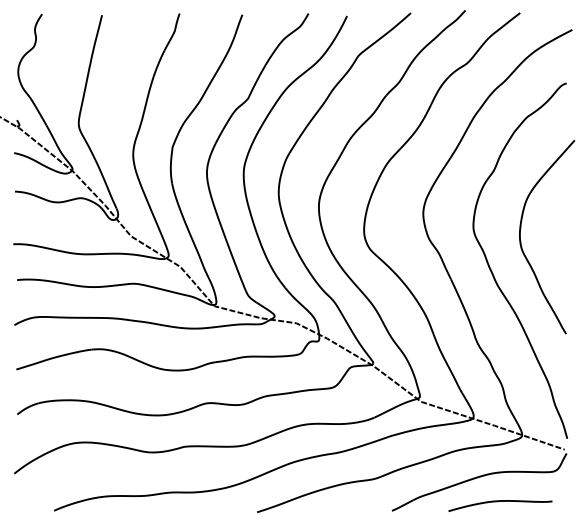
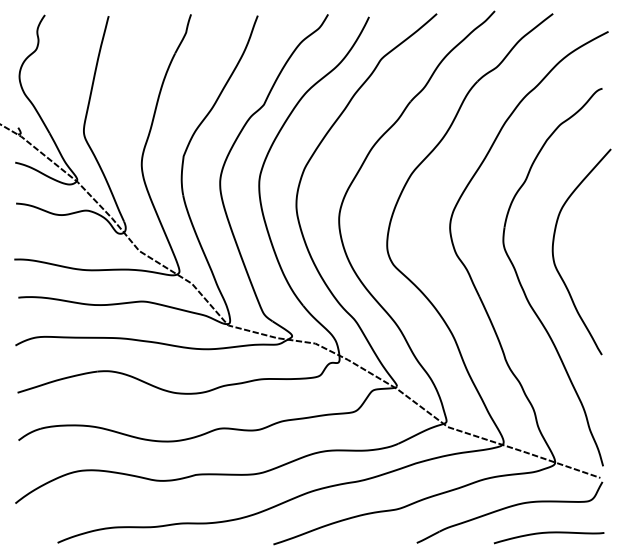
curve: (499, 501) -> (548, 533), moved

